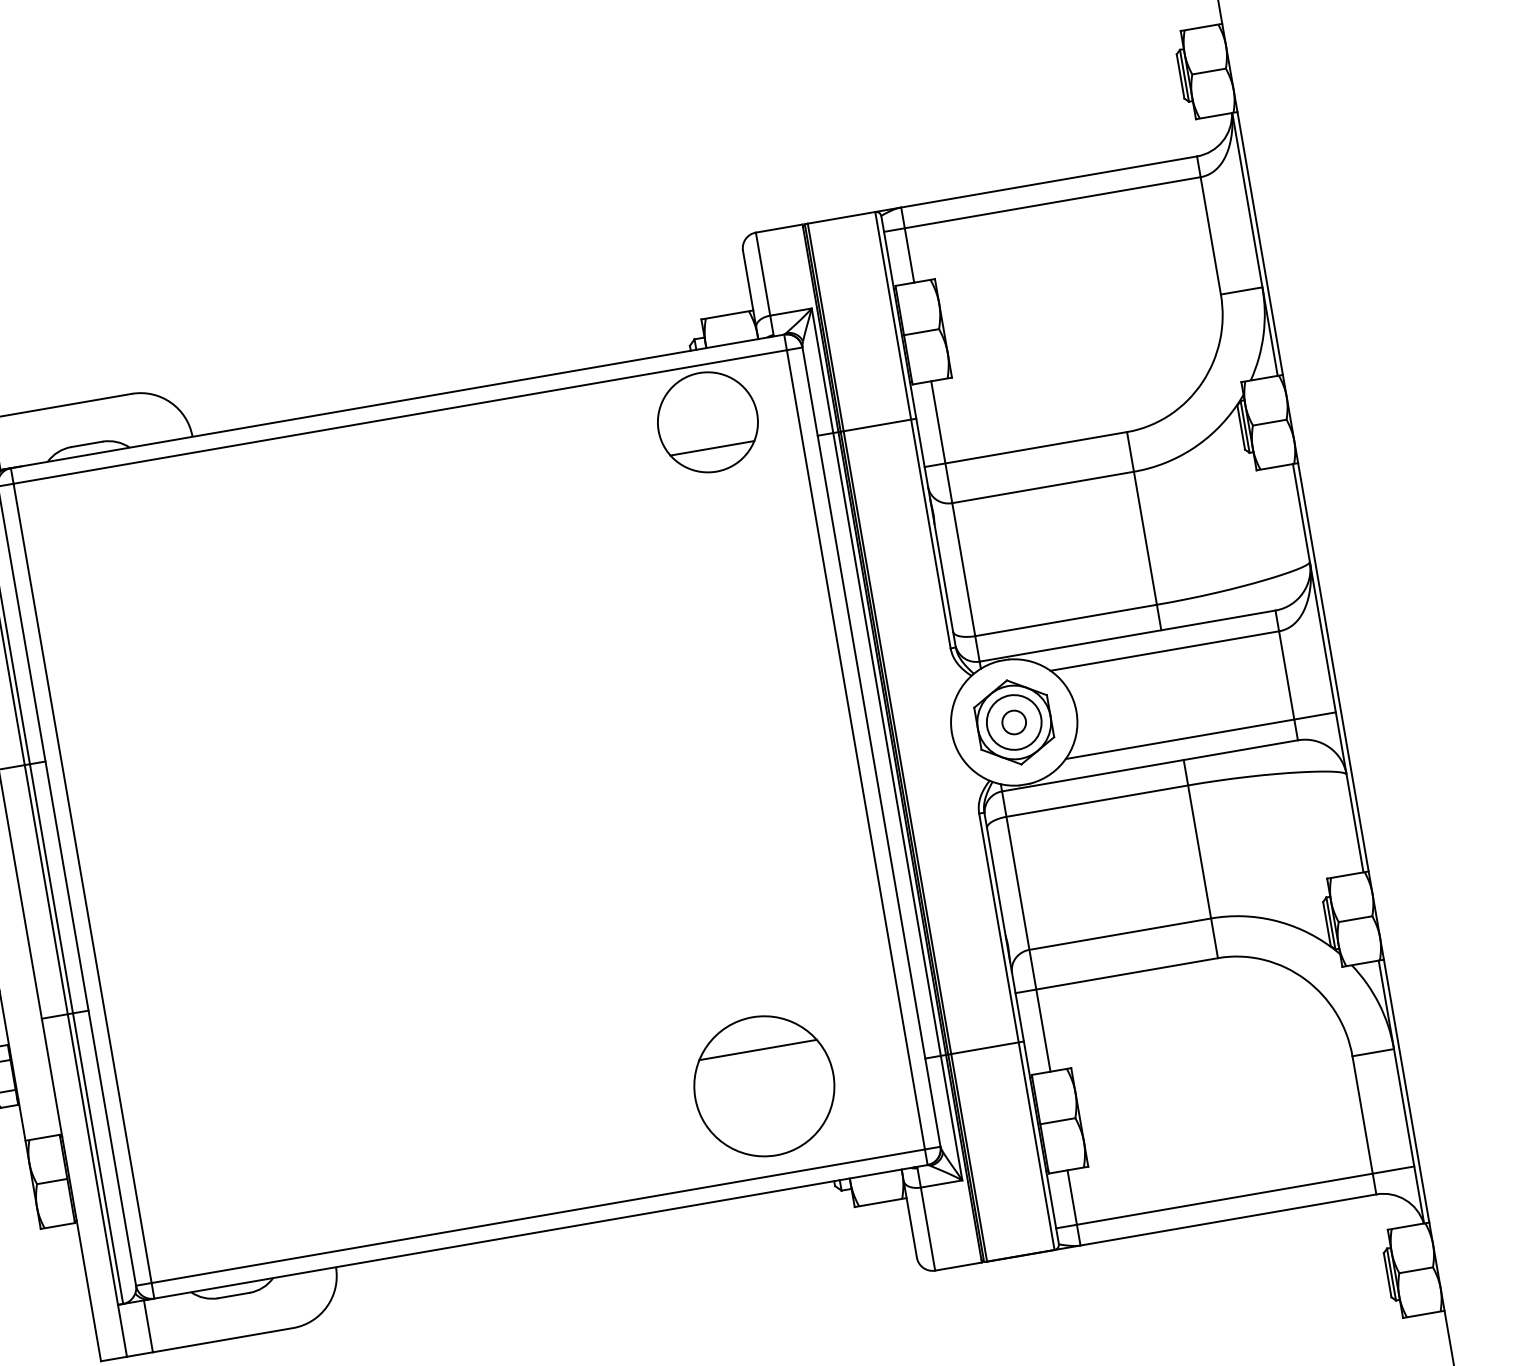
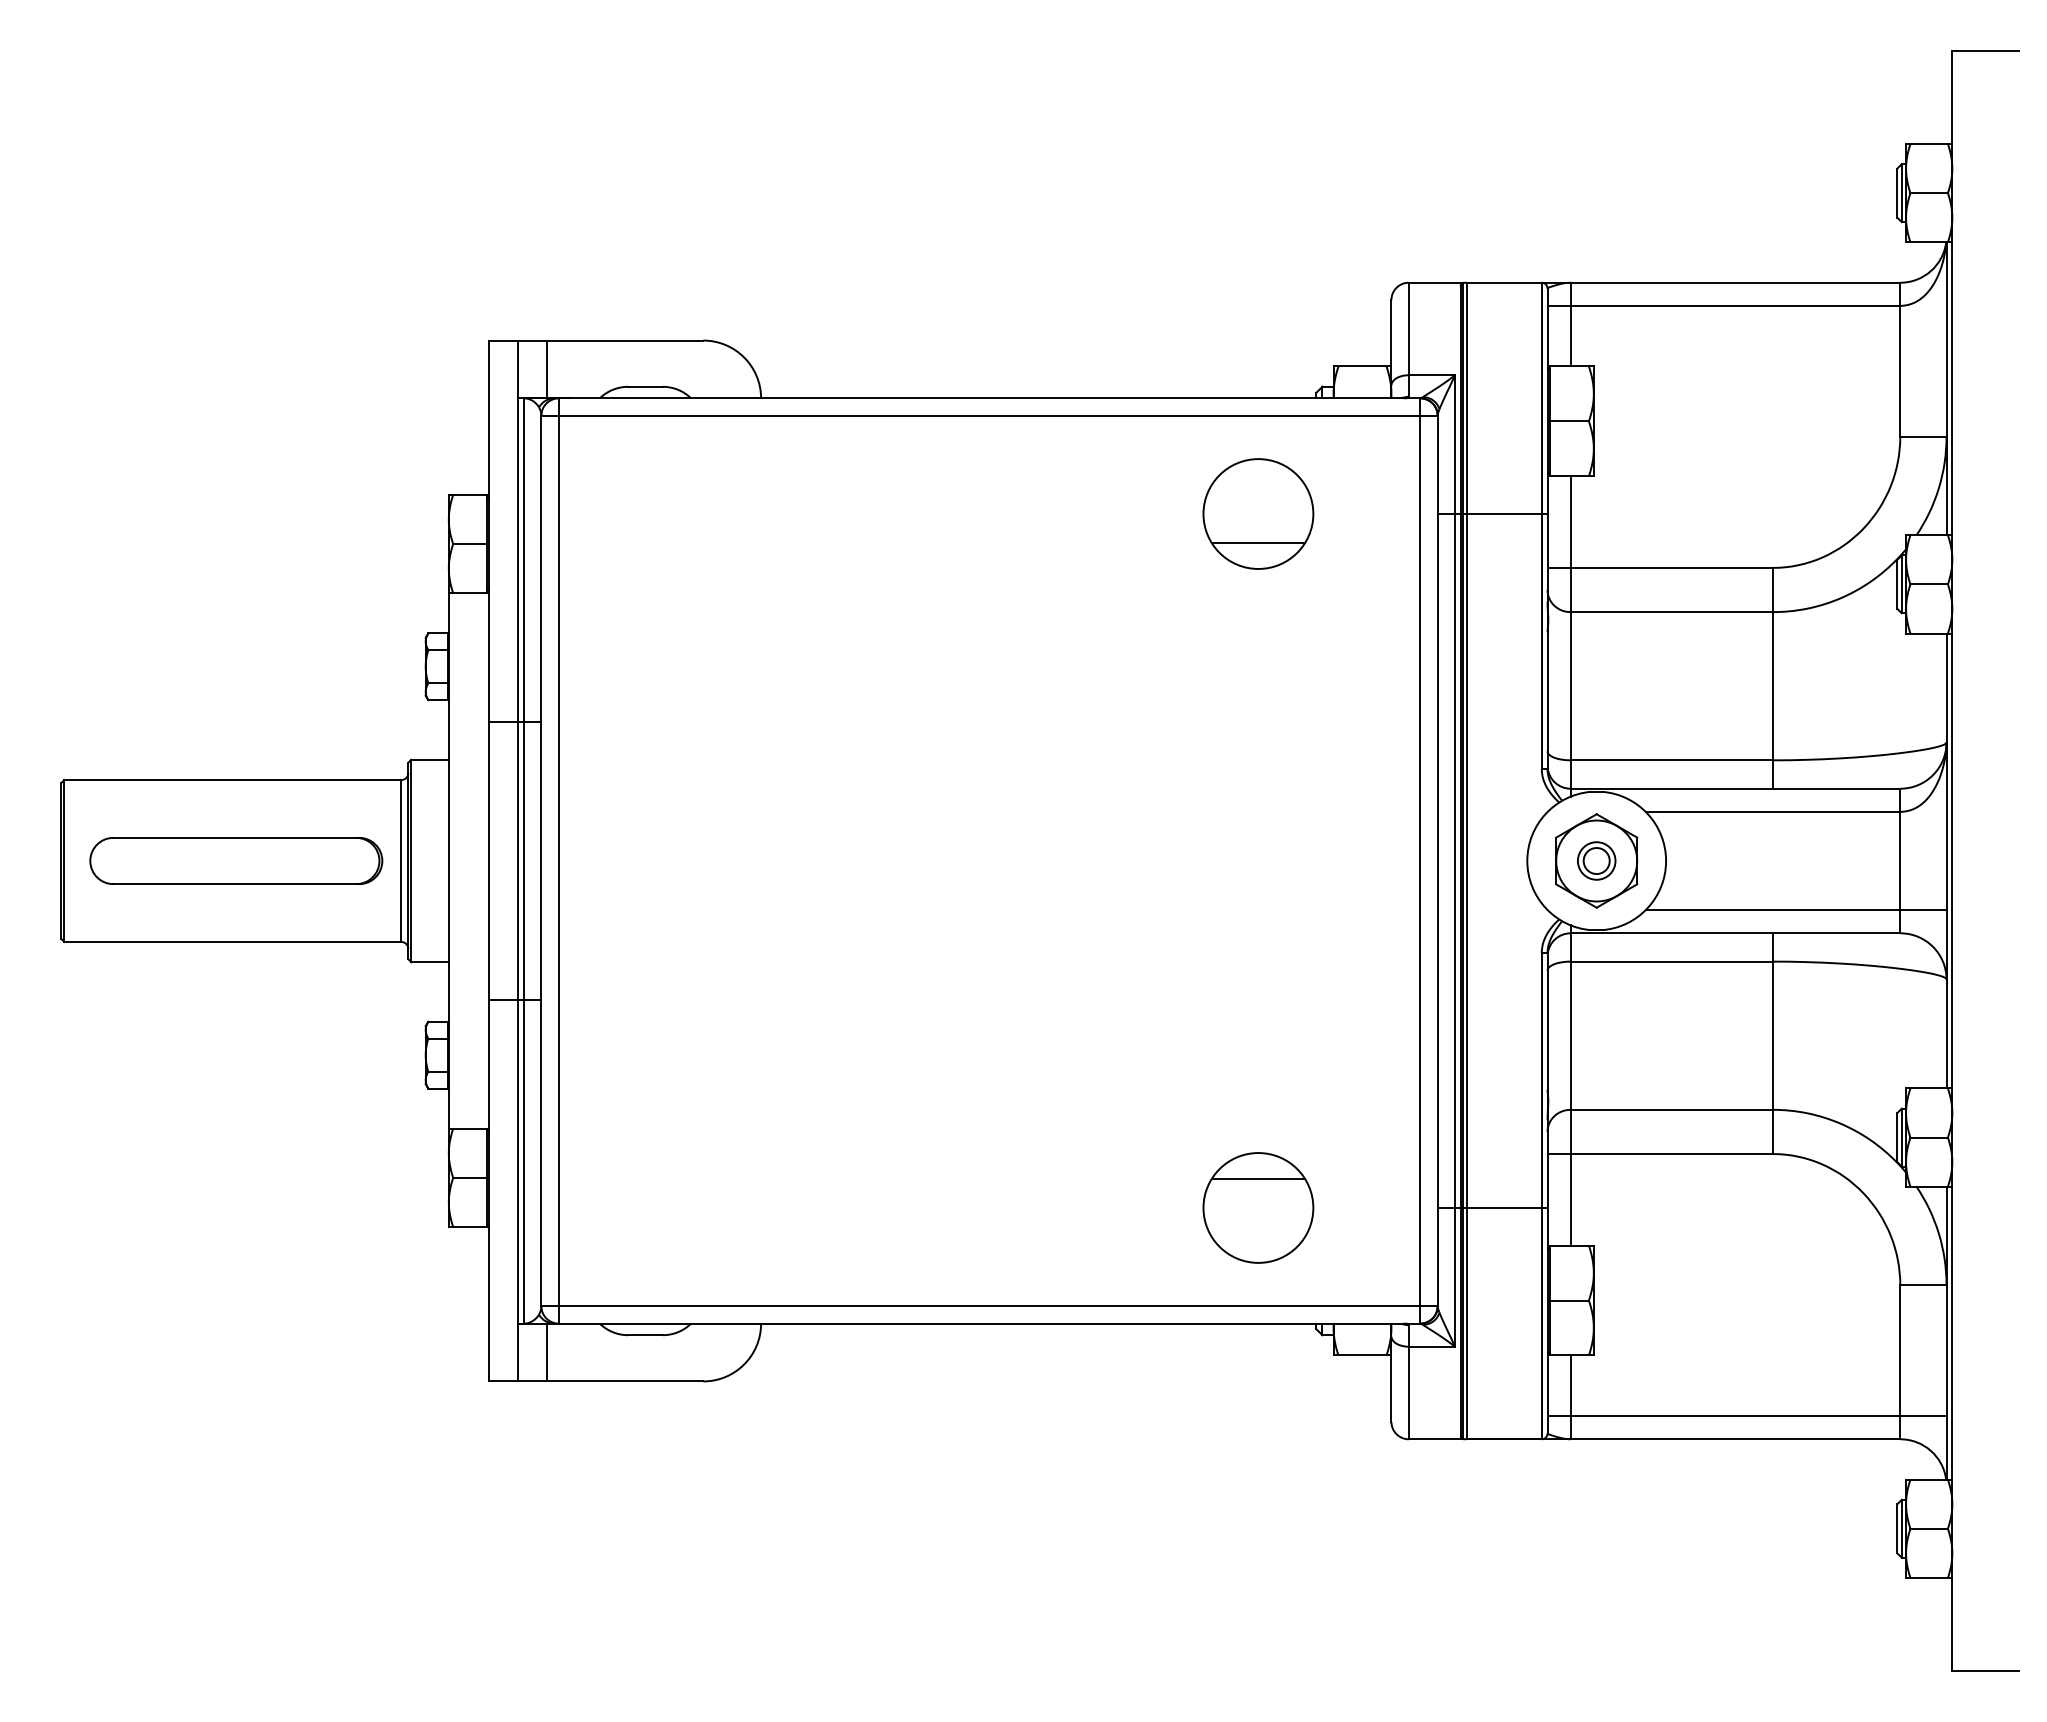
part: (707, 421) -> (1258, 513), moved
circle: (1013, 722) -> (1596, 860), size x0.62
part: (764, 1085) -> (1258, 1207), size x0.71

